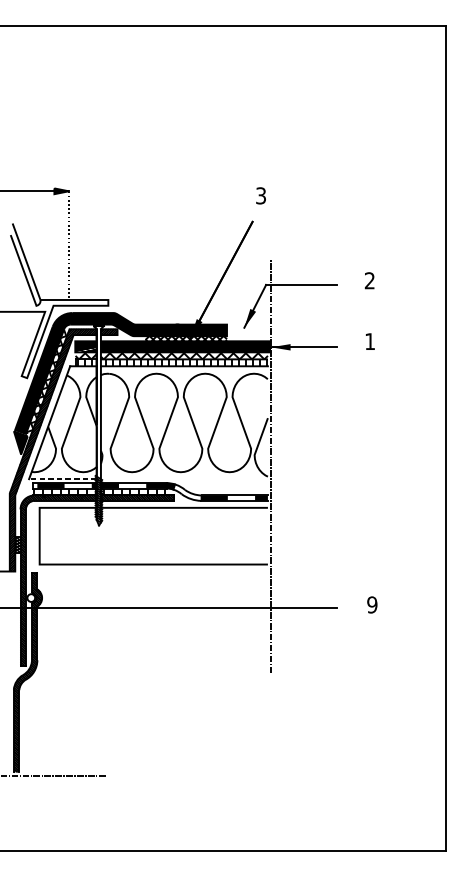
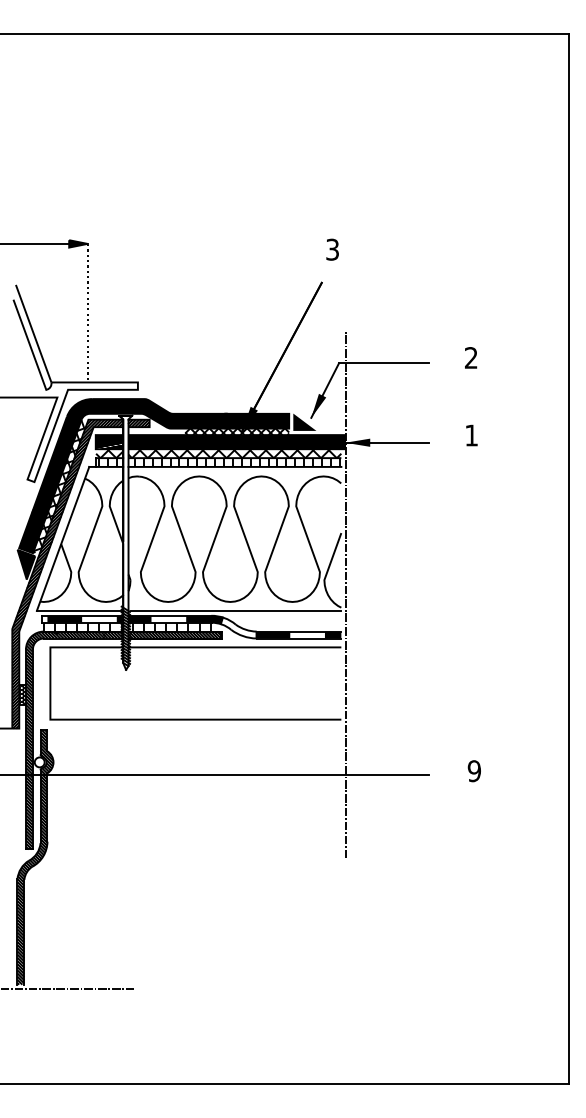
fill: (239, 330) -> (304, 421), added
line: (62, 478) -> (79, 610), dashed -> solid
line: (185, 478) -> (236, 610), added

